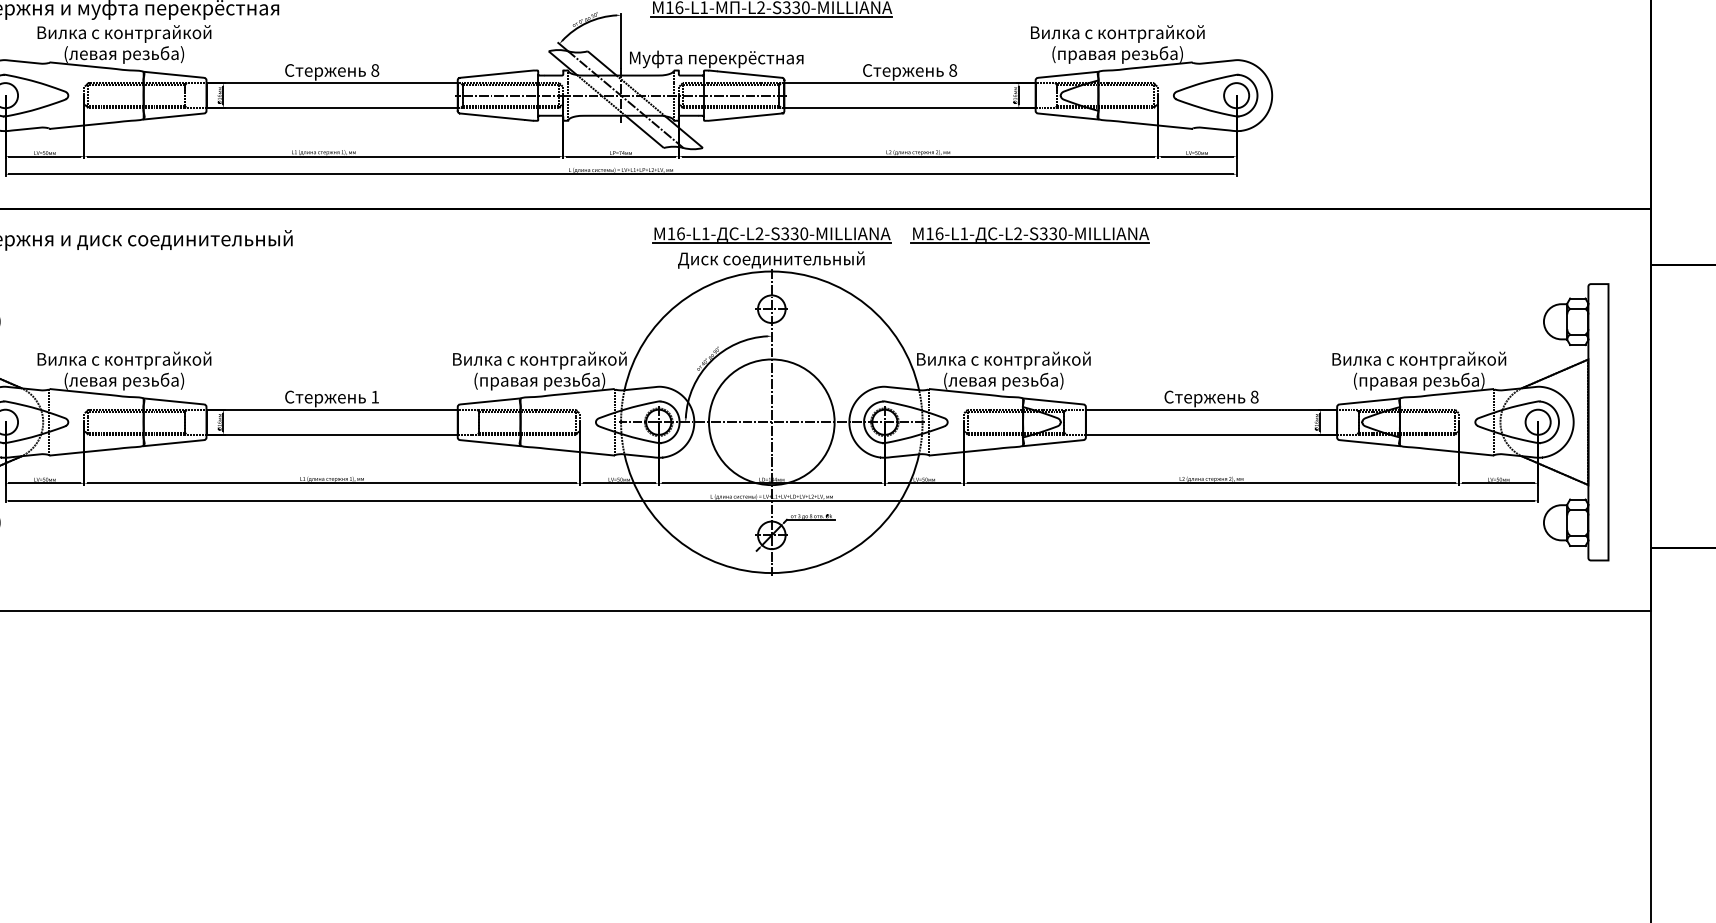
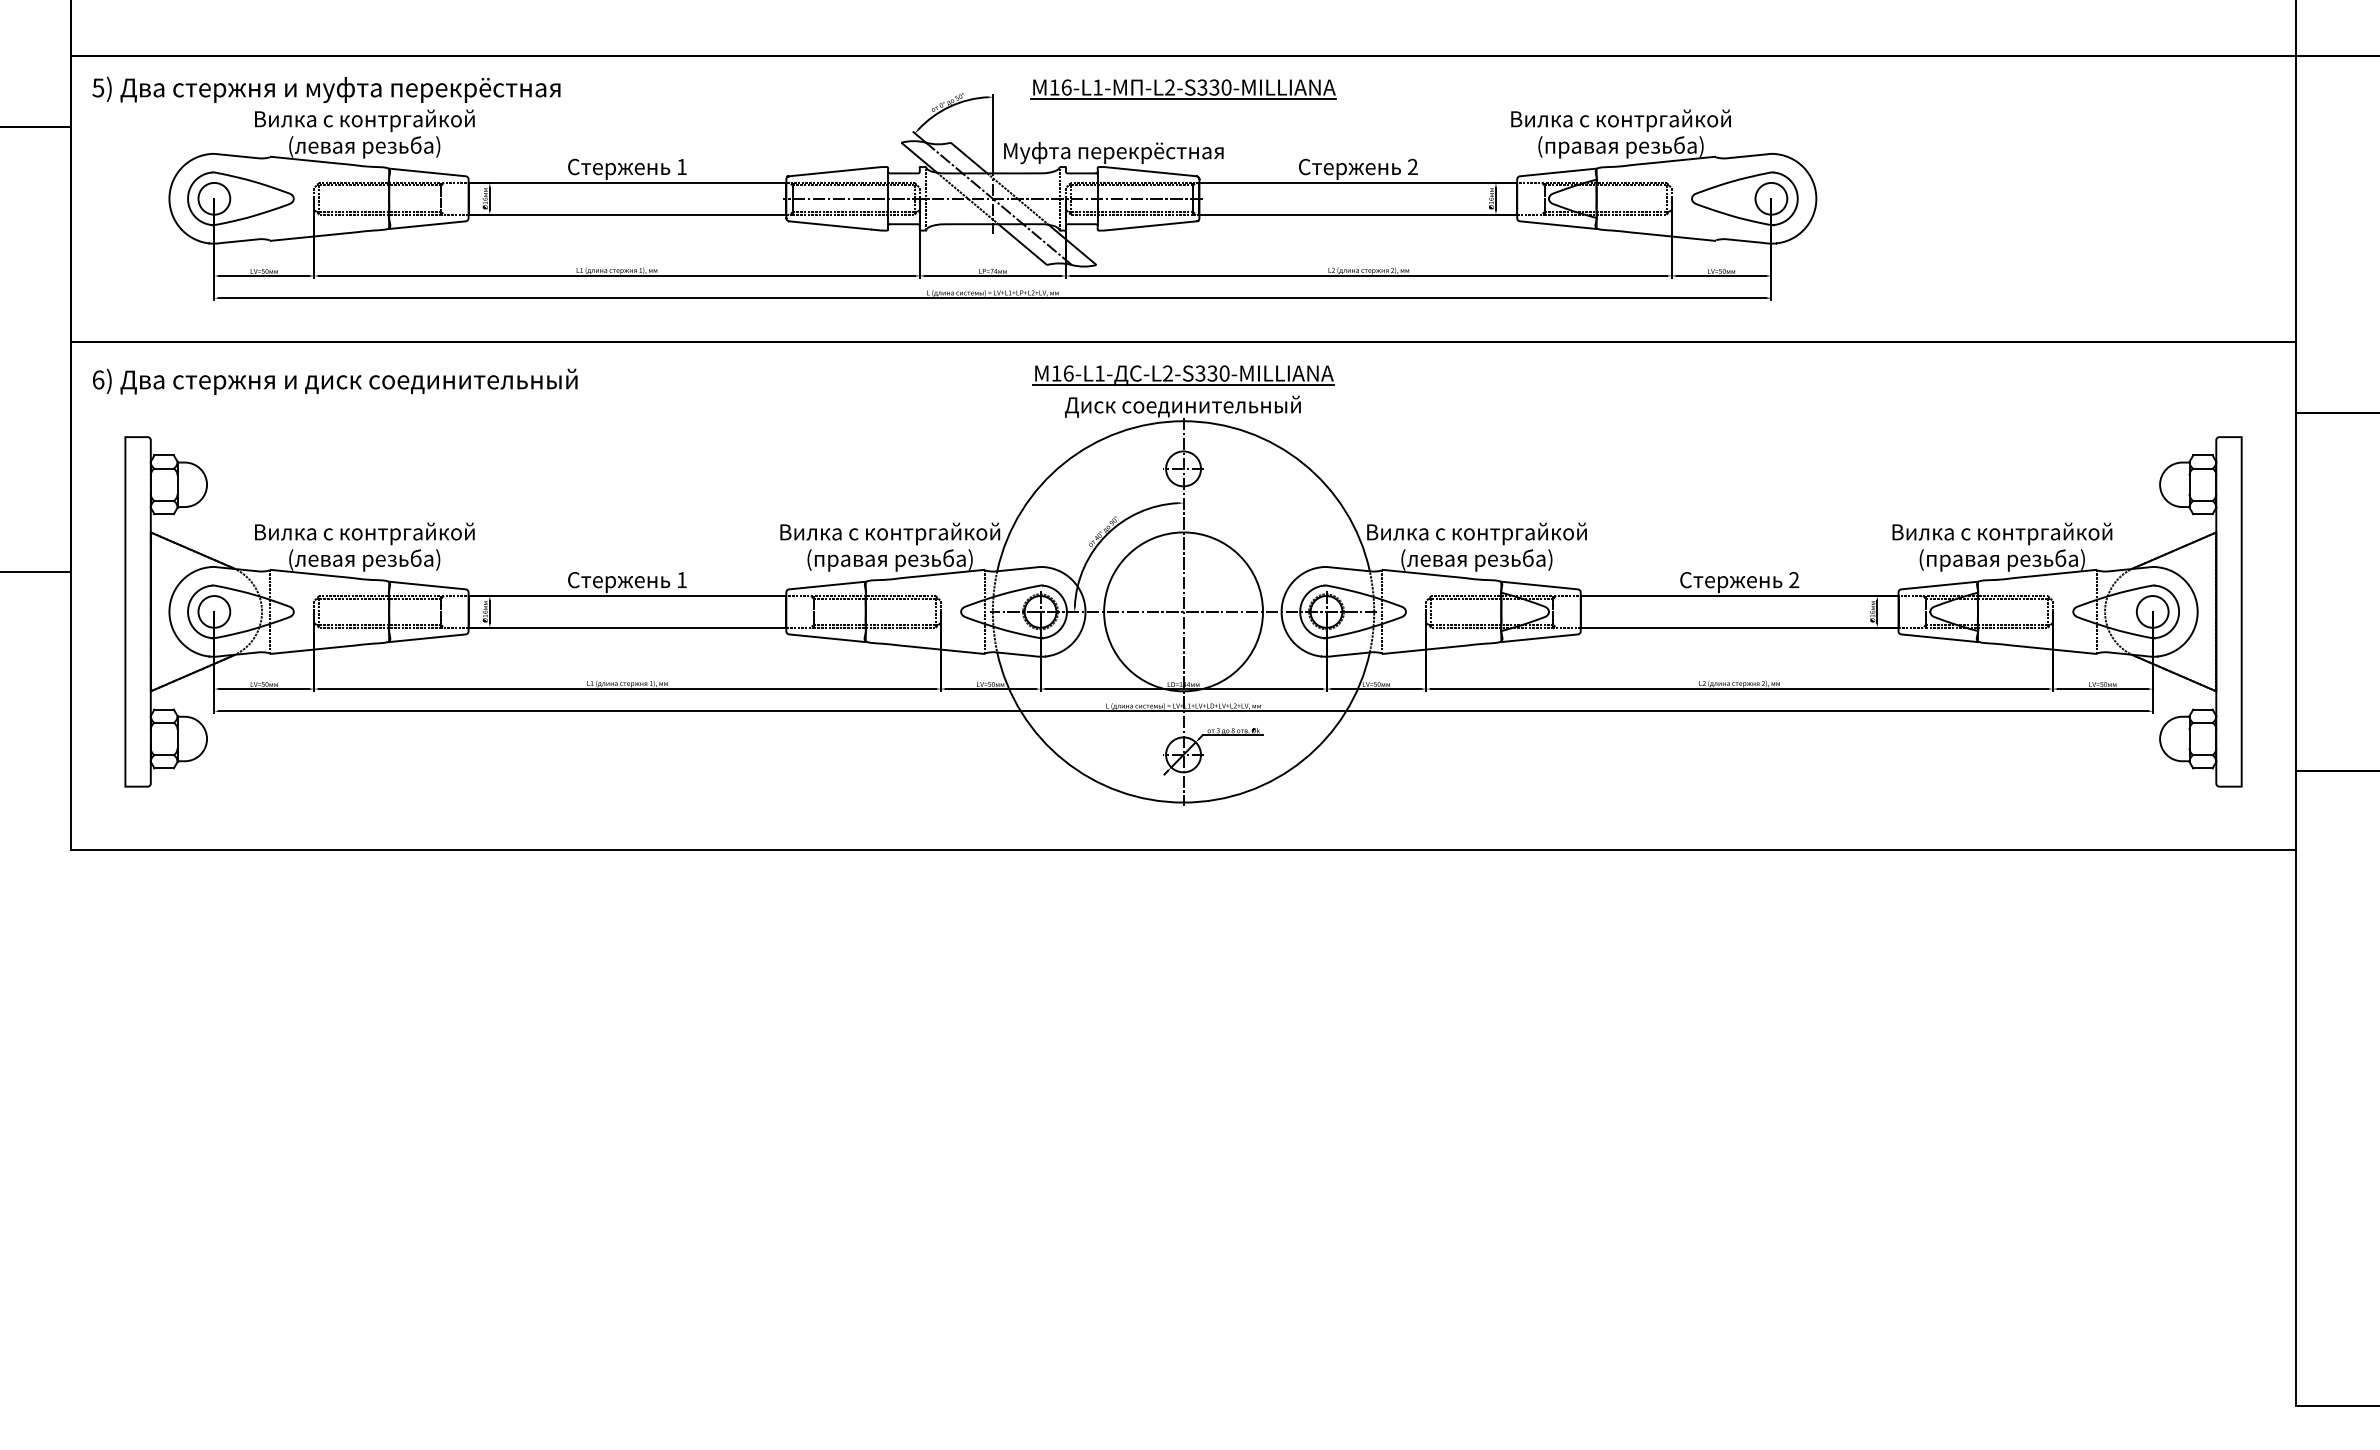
text: (375, 70) -> (682, 166), 8 -> 1
text: (952, 70) -> (1412, 166), 8 -> 2
part: (1030, 235) -> (1510, 375), removed
text: (1254, 397) -> (1794, 580), 8 -> 2

